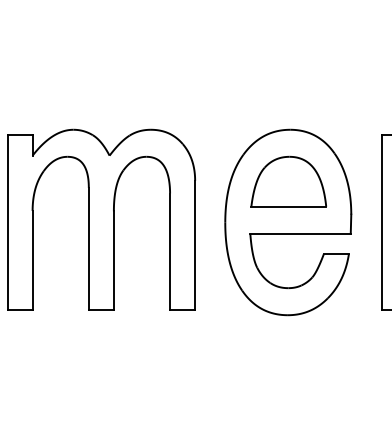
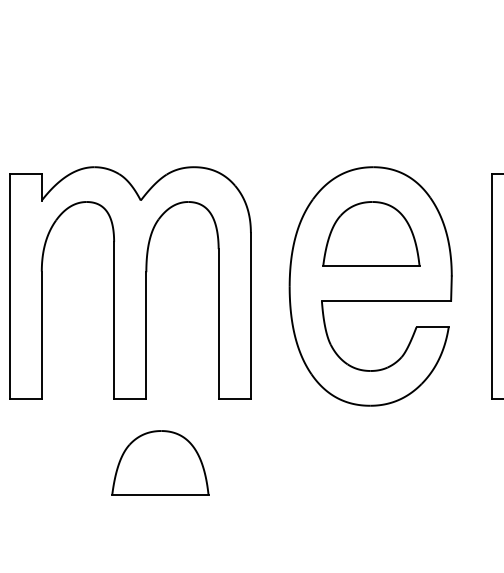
part: (124, 359) -> (160, 462), added

